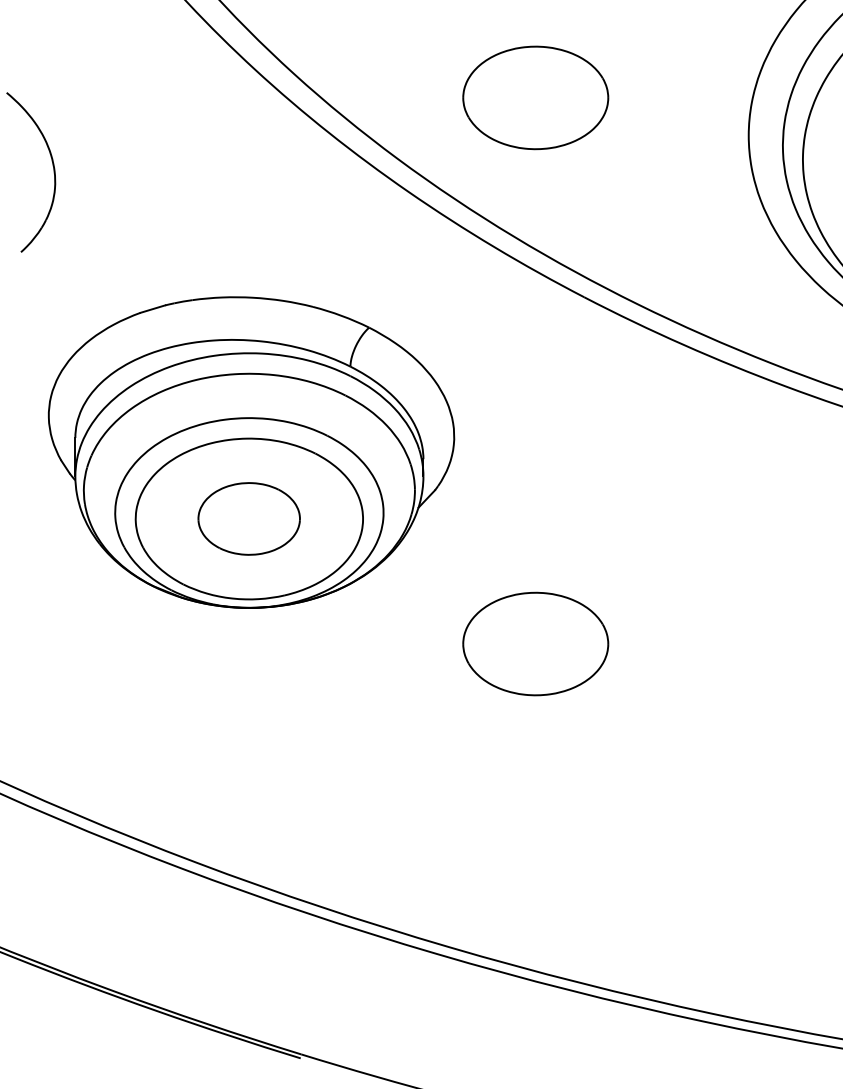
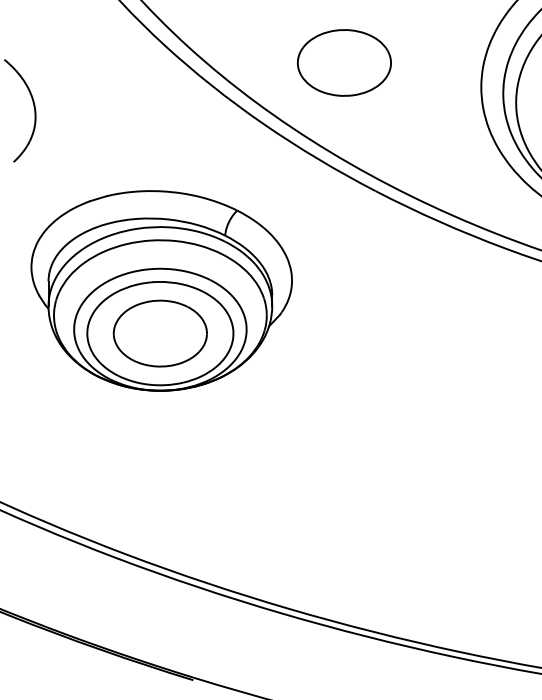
part: (248, 518) -> (159, 333), size x1.43
part: (535, 643) -> (344, 413), removed

